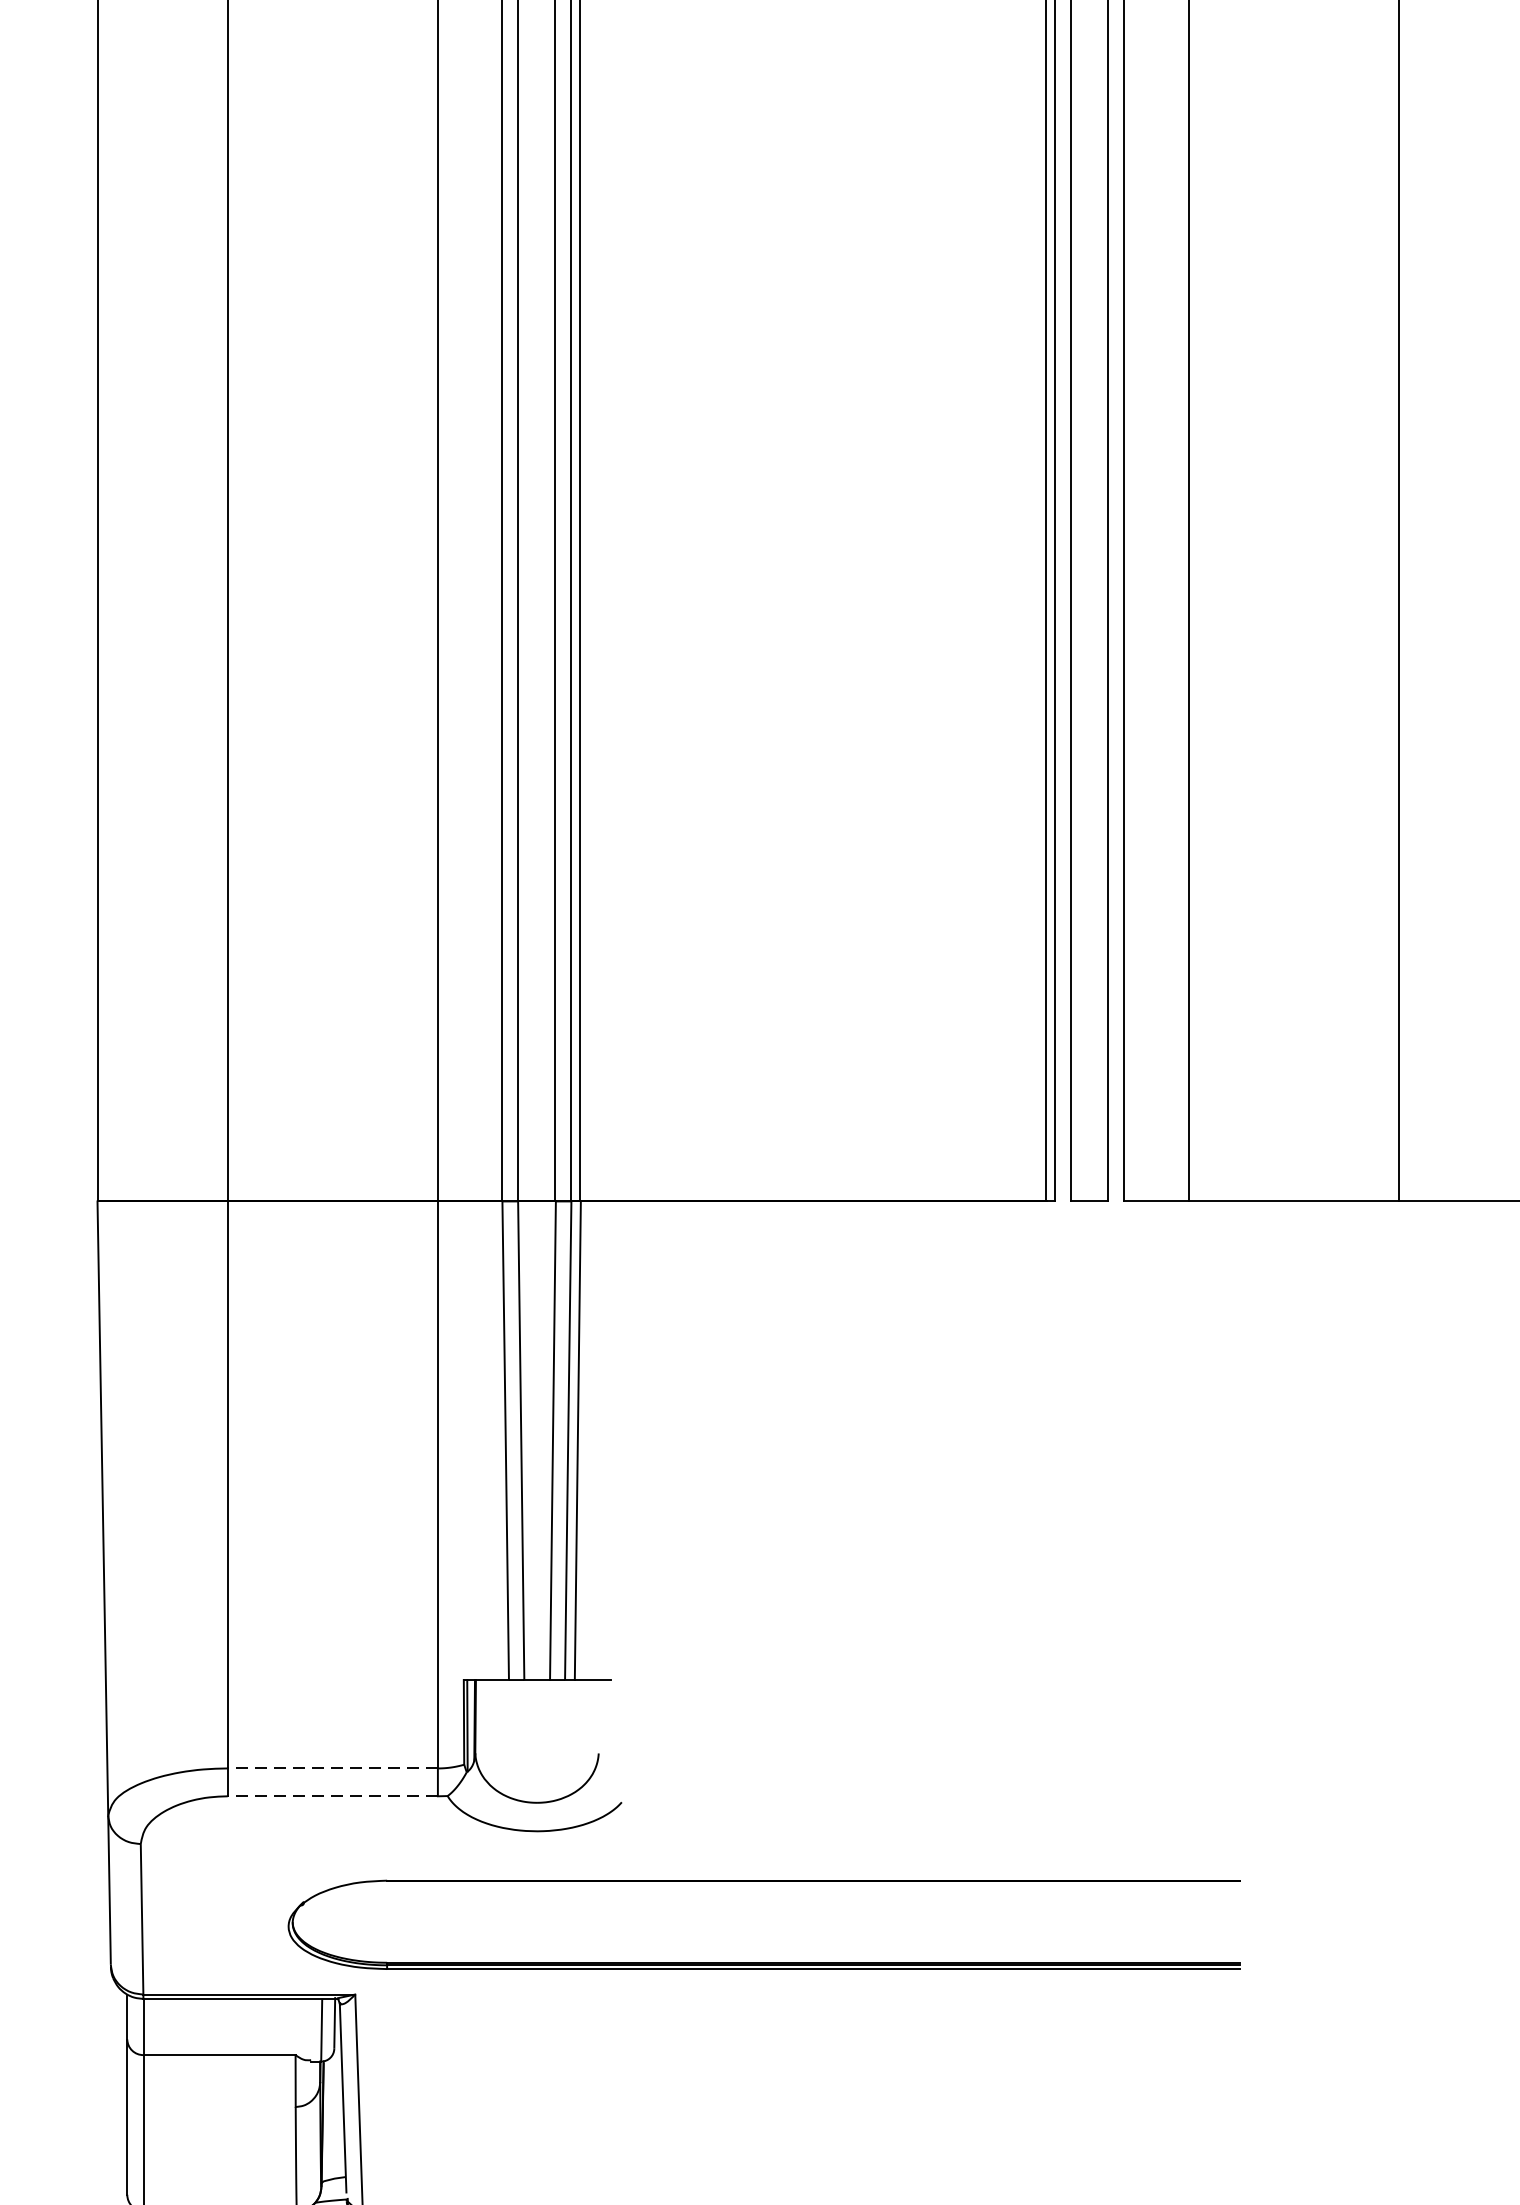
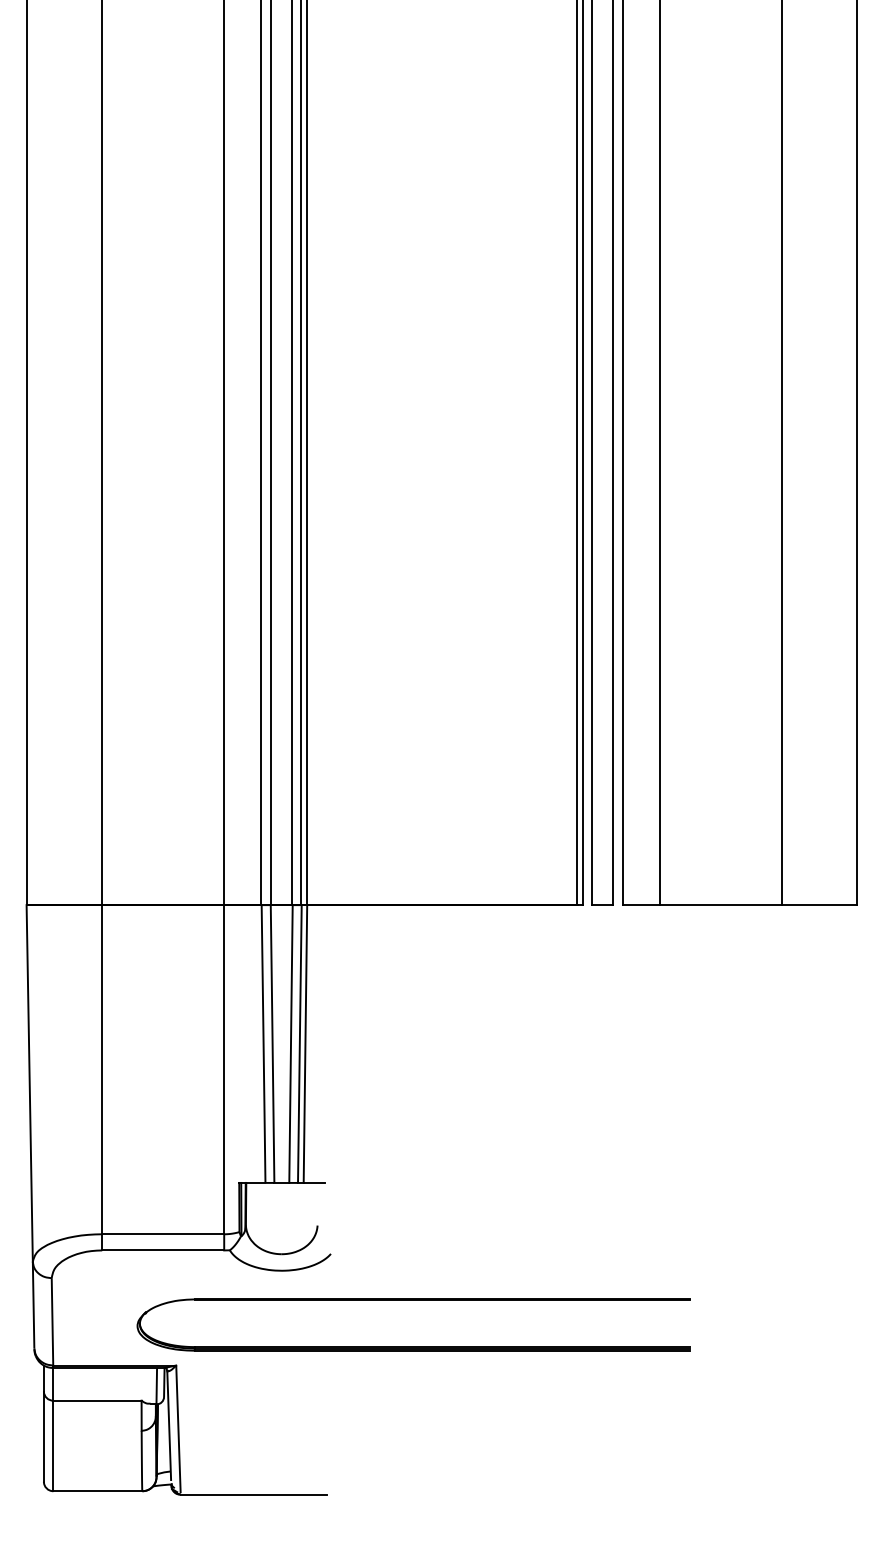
line: (333, 1768) -> (163, 1234), dashed -> solid
line: (333, 1796) -> (163, 1250), dashed -> solid

